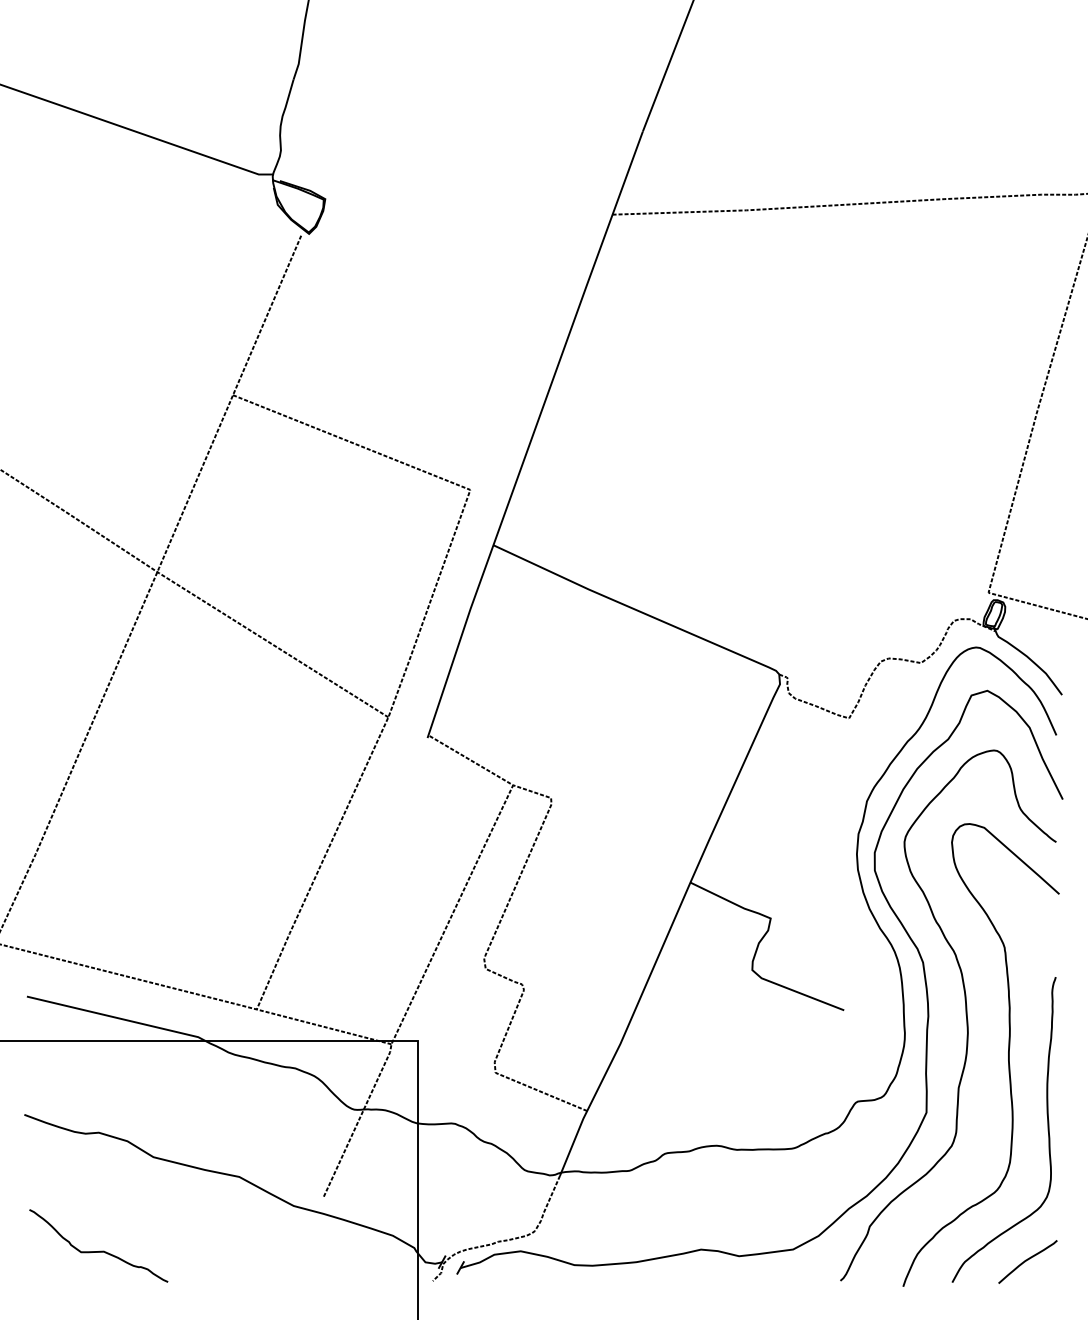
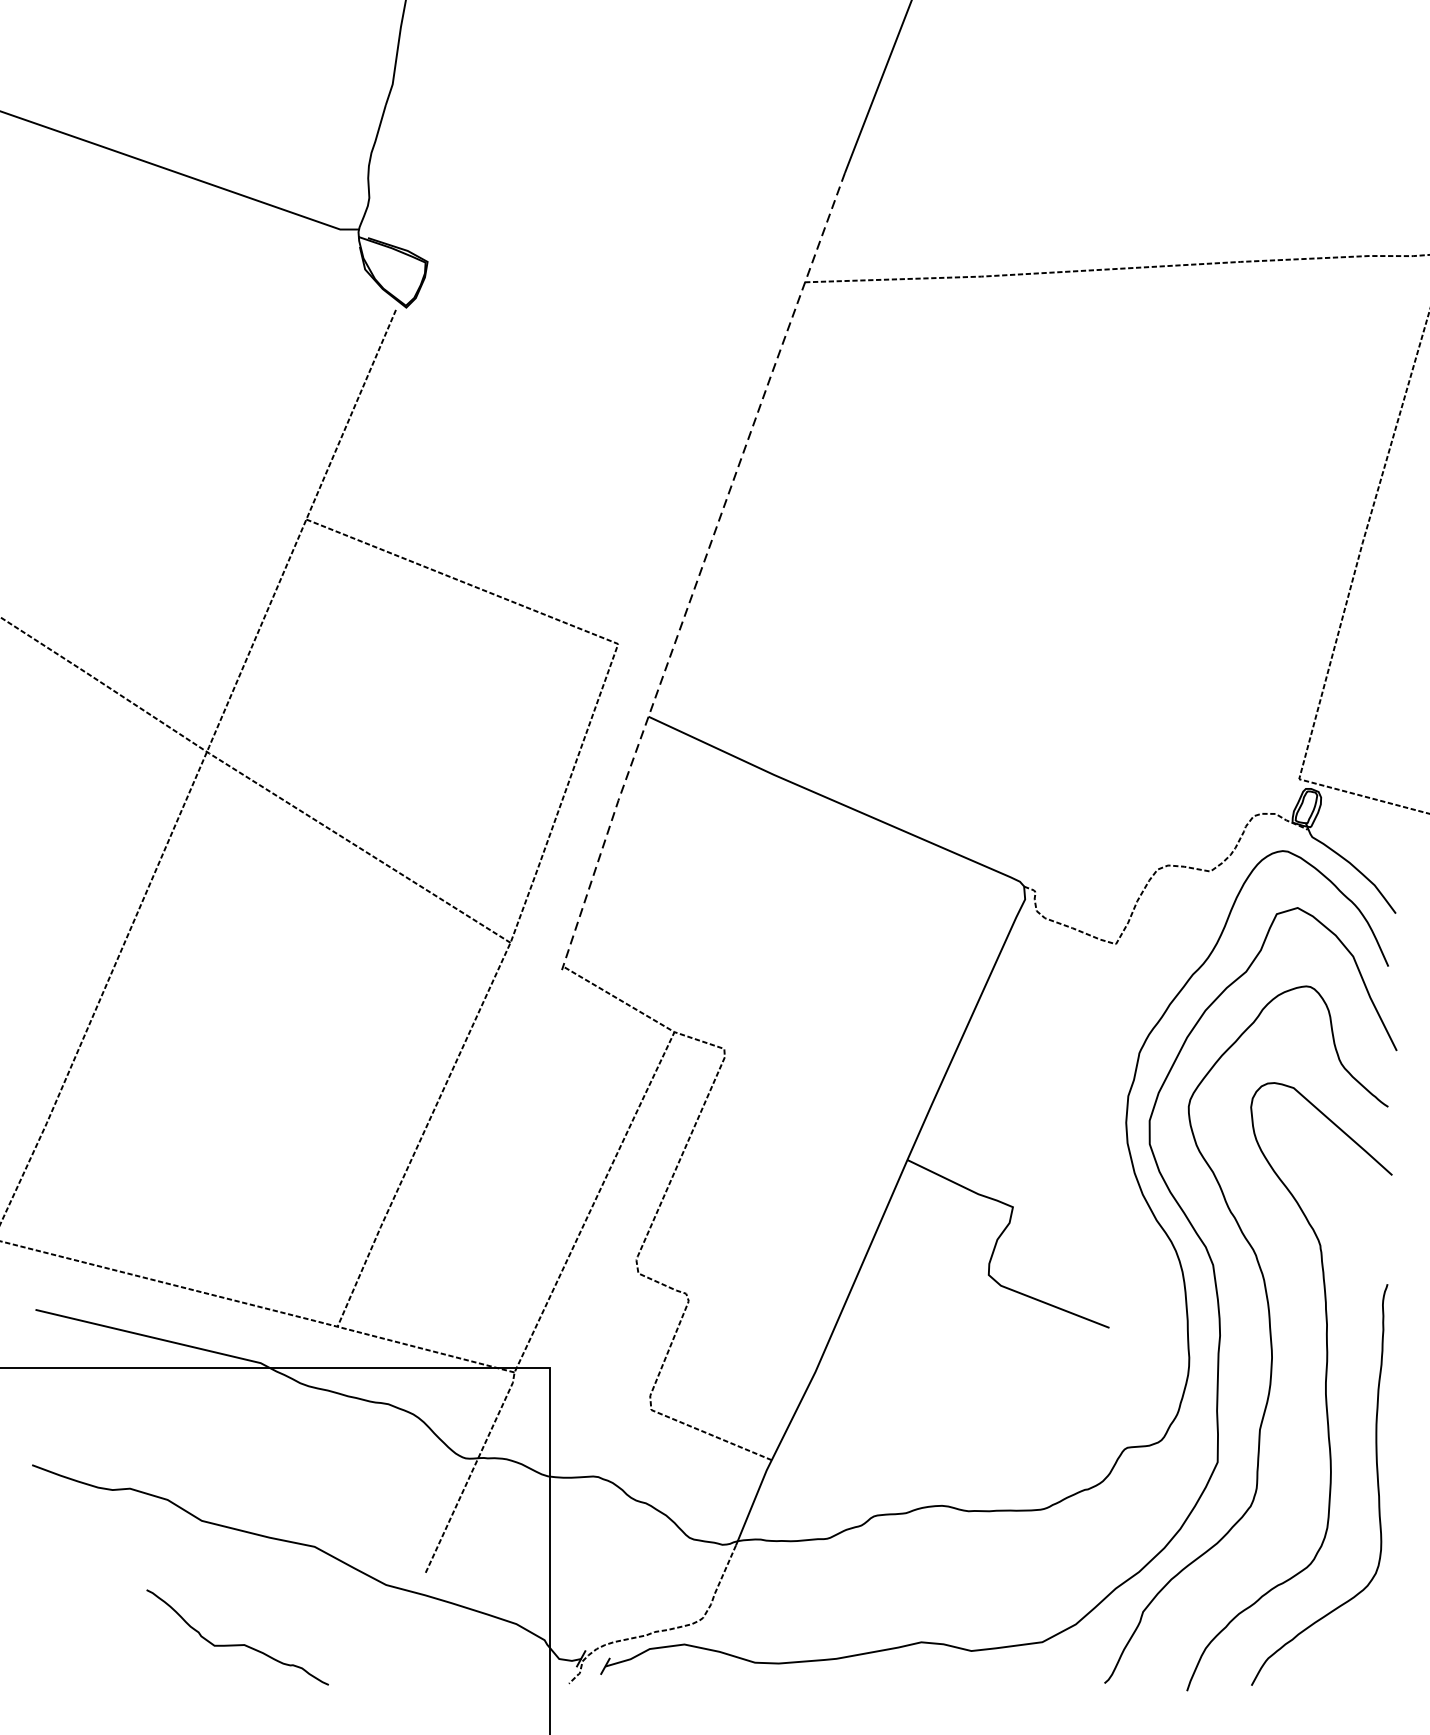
line: (533, 434) -> (701, 571), solid -> dashed
curve: (100, 1250) -> (239, 1643), moved
curve: (1027, 1260) -> (1350, 1656), removed

